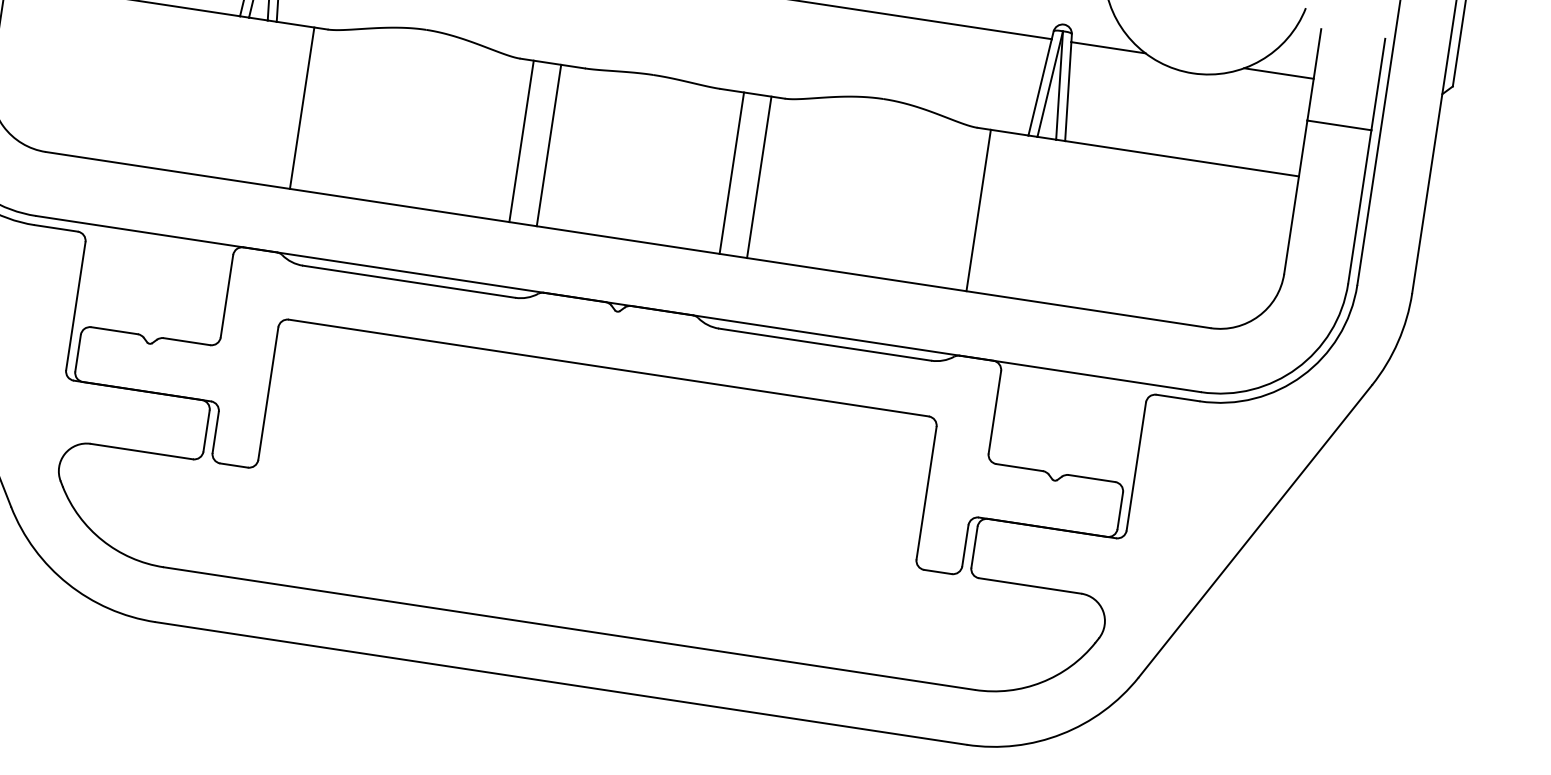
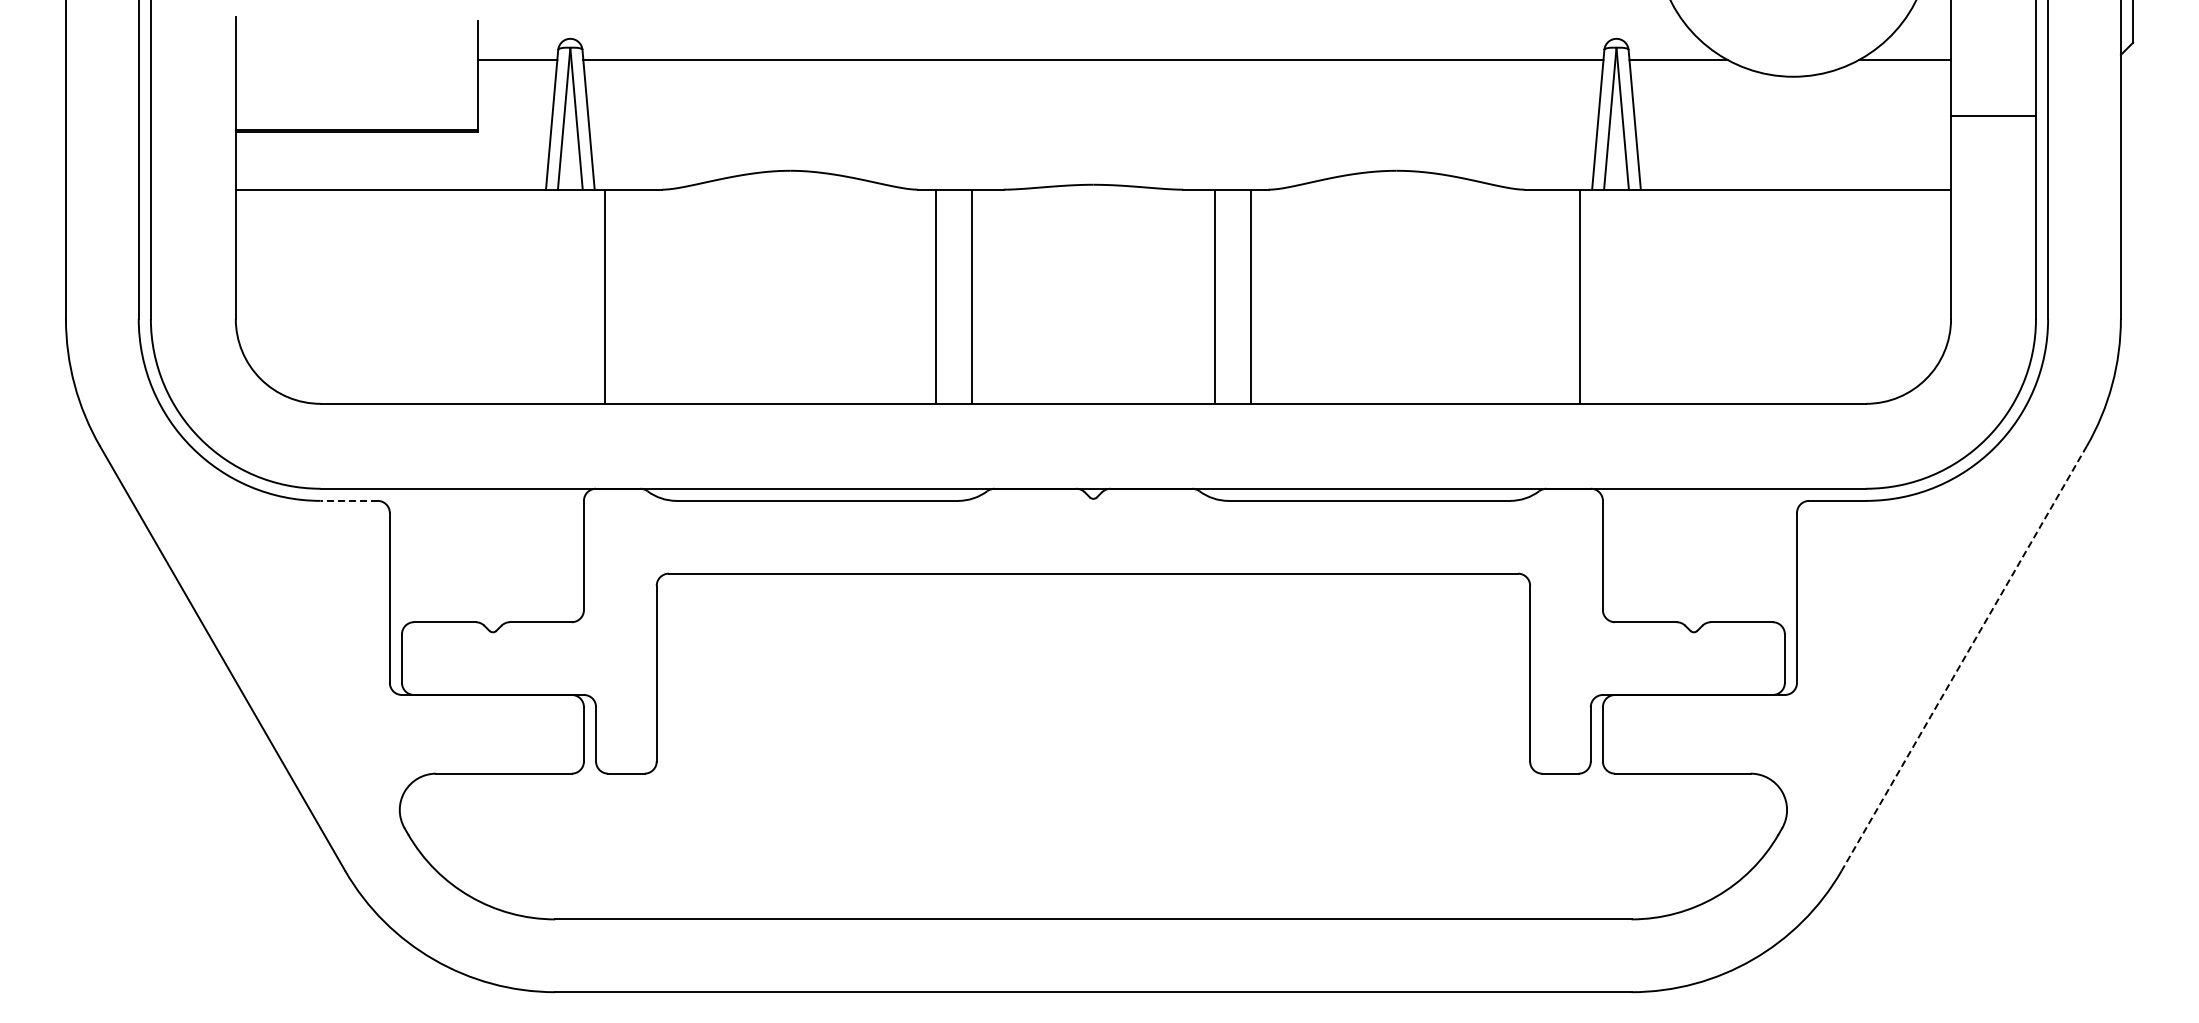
line: (302, 108) -> (604, 296), moved
line: (978, 210) -> (1580, 296), moved
line: (56, 228) -> (349, 500), solid -> dashed
line: (1254, 531) -> (1963, 659), solid -> dashed

